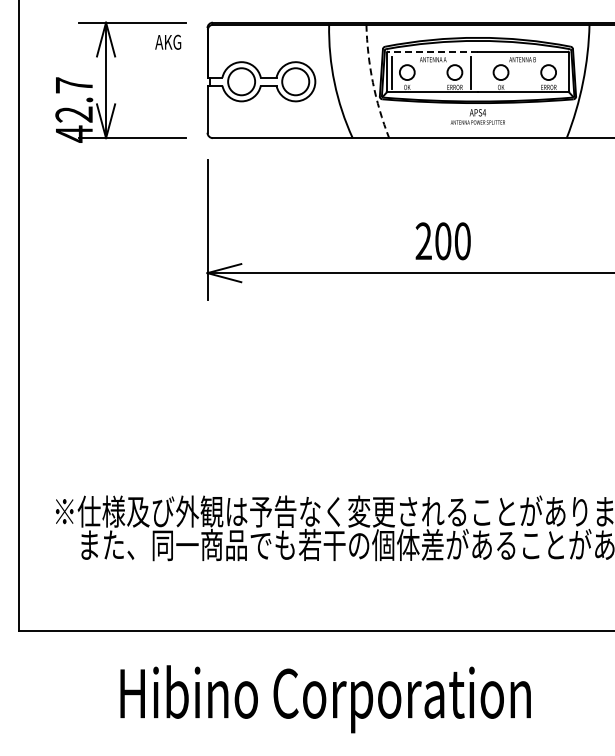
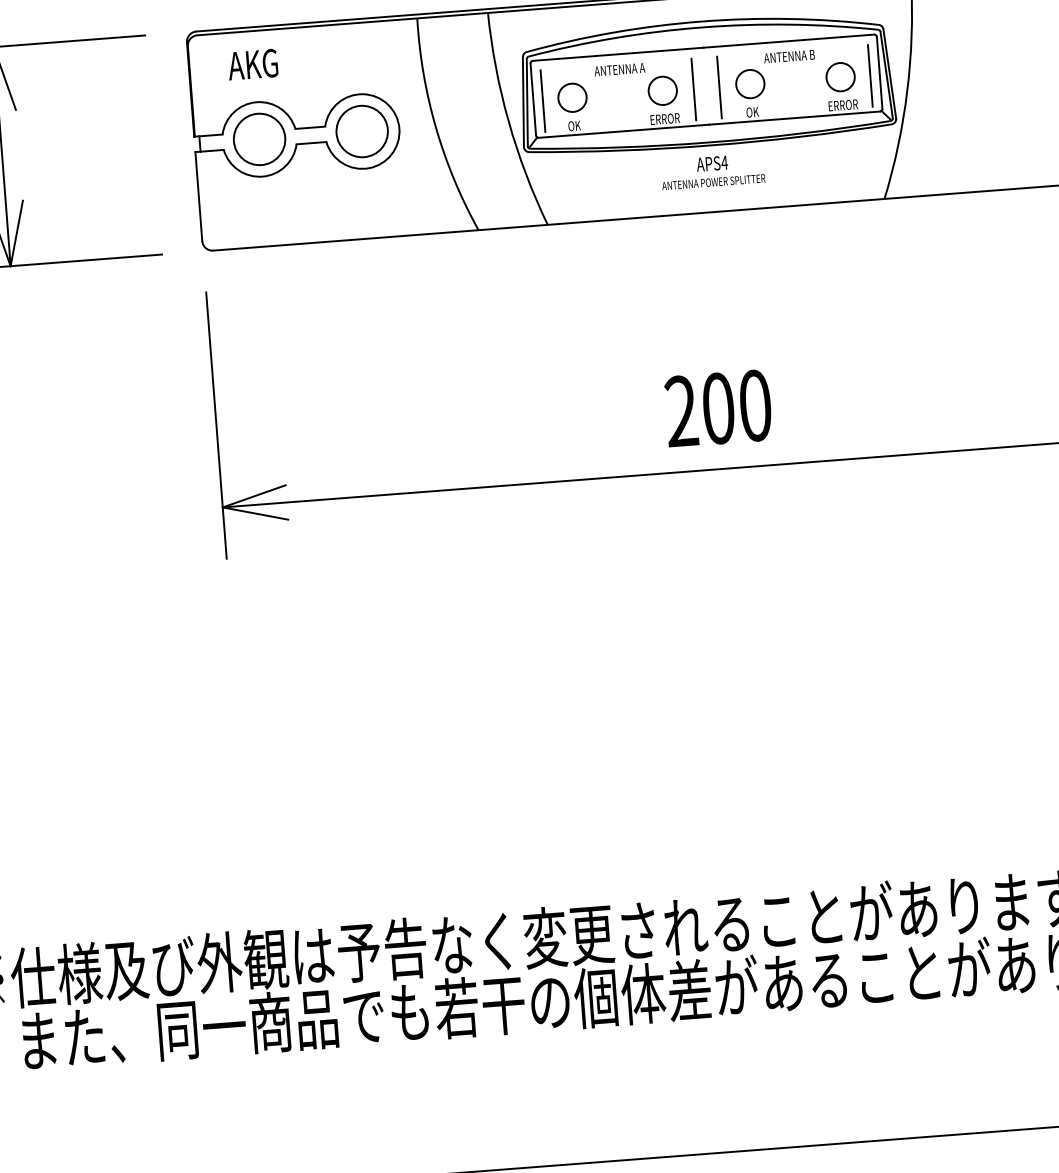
text: (168, 41) -> (253, 63), moved
line: (433, 51) -> (619, 54), dashed -> solid
line: (484, 72) -> (718, 86), added
line: (564, 72) -> (870, 74), added
arc: (372, 82) -> (507, 121), dashed -> solid
text: (442, 241) -> (717, 409), moved

